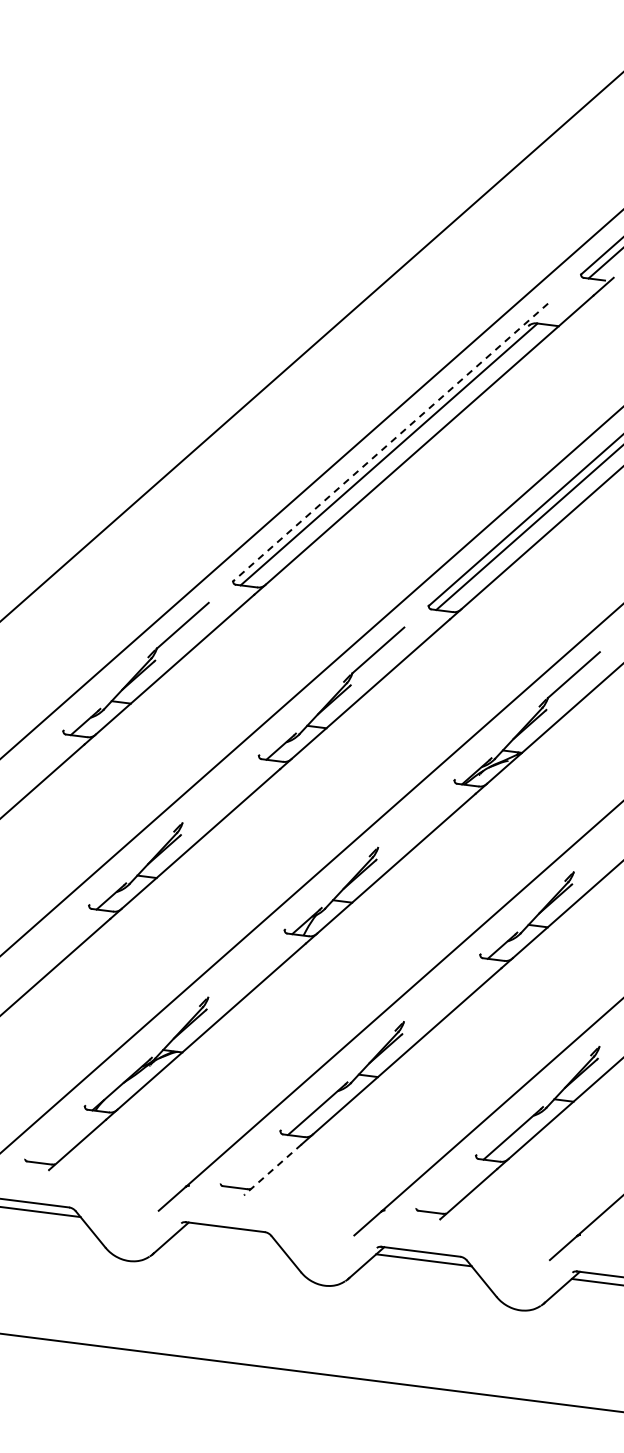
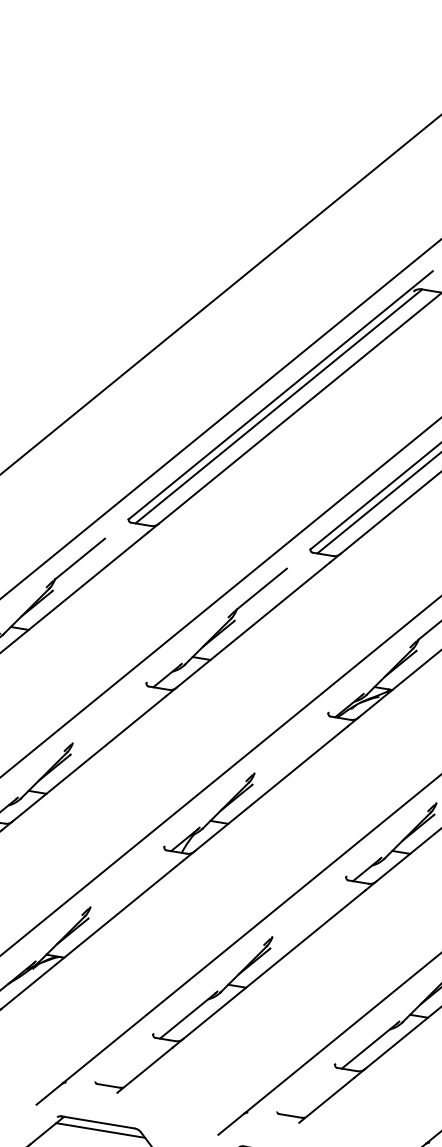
line: (390, 442) -> (280, 395), dashed -> solid
line: (273, 1169) -> (145, 1070), dashed -> solid
line: (228, 1235) -> (100, 1130), added

